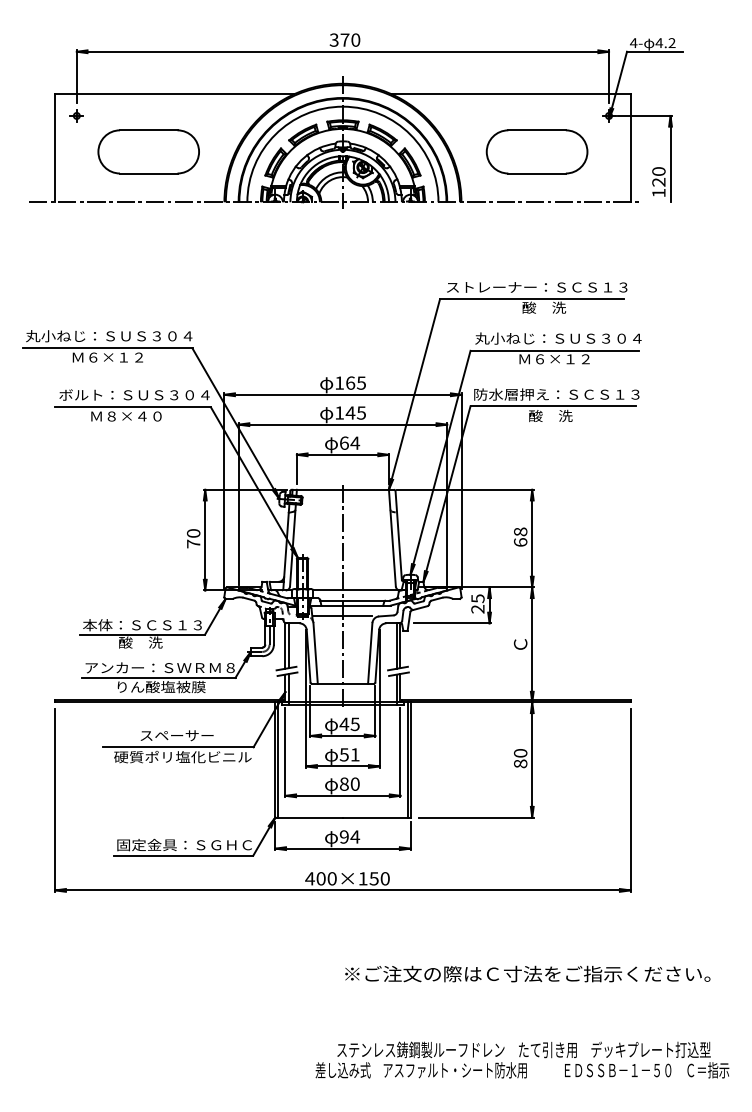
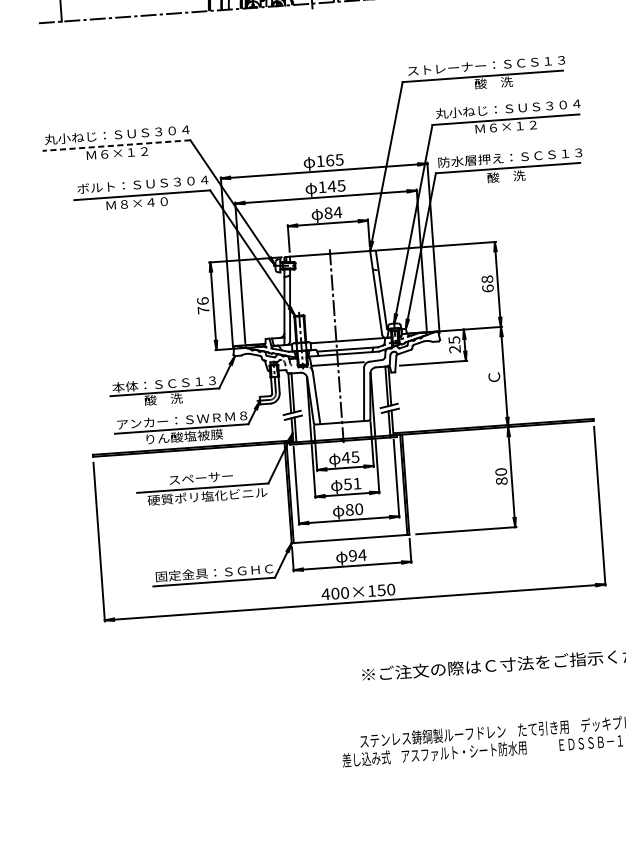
line: (107, 348) -> (116, 145), solid -> dashed
text: (344, 442) -> (328, 212), 64 -> 84
text: (193, 533) -> (202, 301), 70 -> 76

